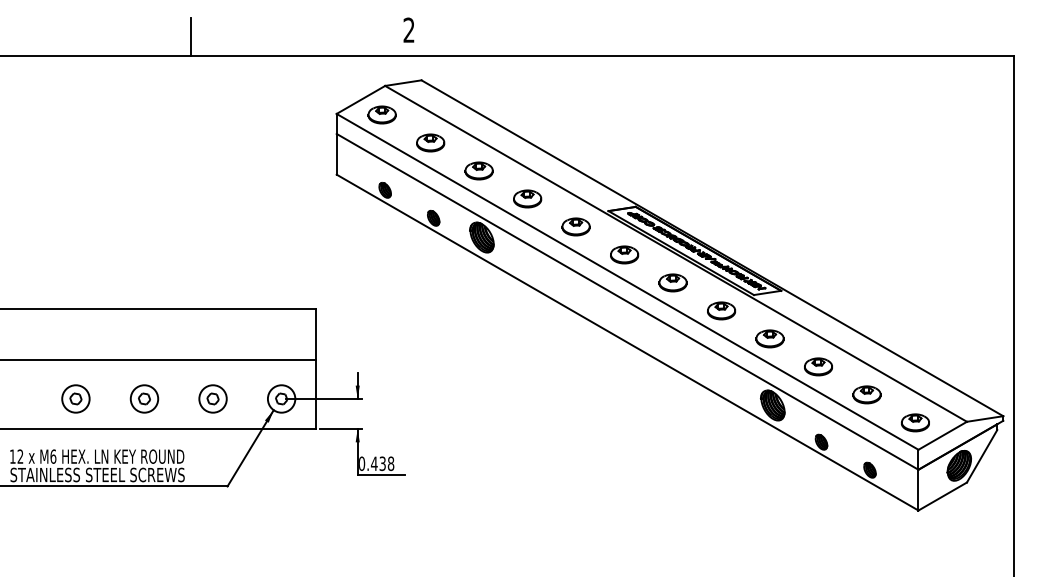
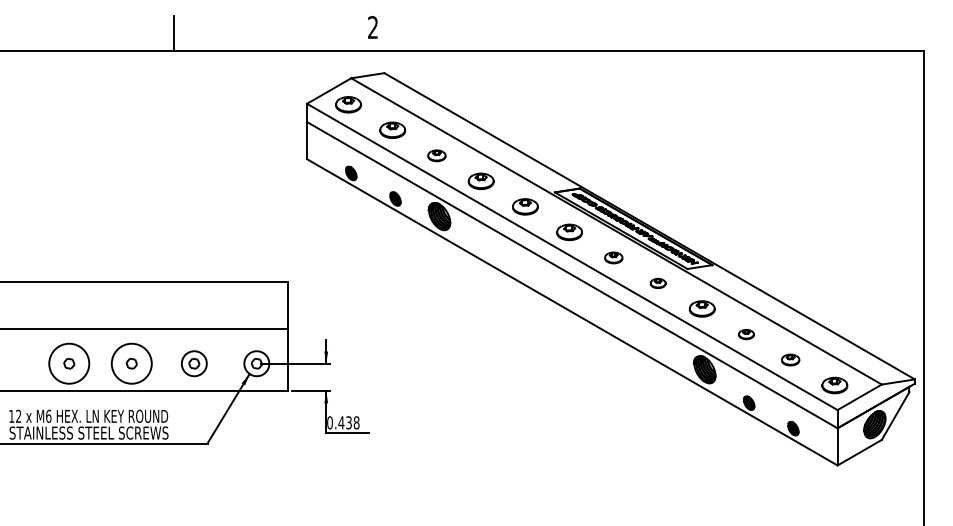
part: (478, 170) -> (436, 155), size x0.7
part: (672, 282) -> (613, 257), size x0.7
part: (721, 310) -> (657, 283), size x0.6
part: (818, 366) -> (746, 334), size x0.6
part: (866, 394) -> (790, 359), size x0.7
circle: (75, 398) -> (68, 363), size x1.6
circle: (144, 398) -> (131, 363), size x1.6

